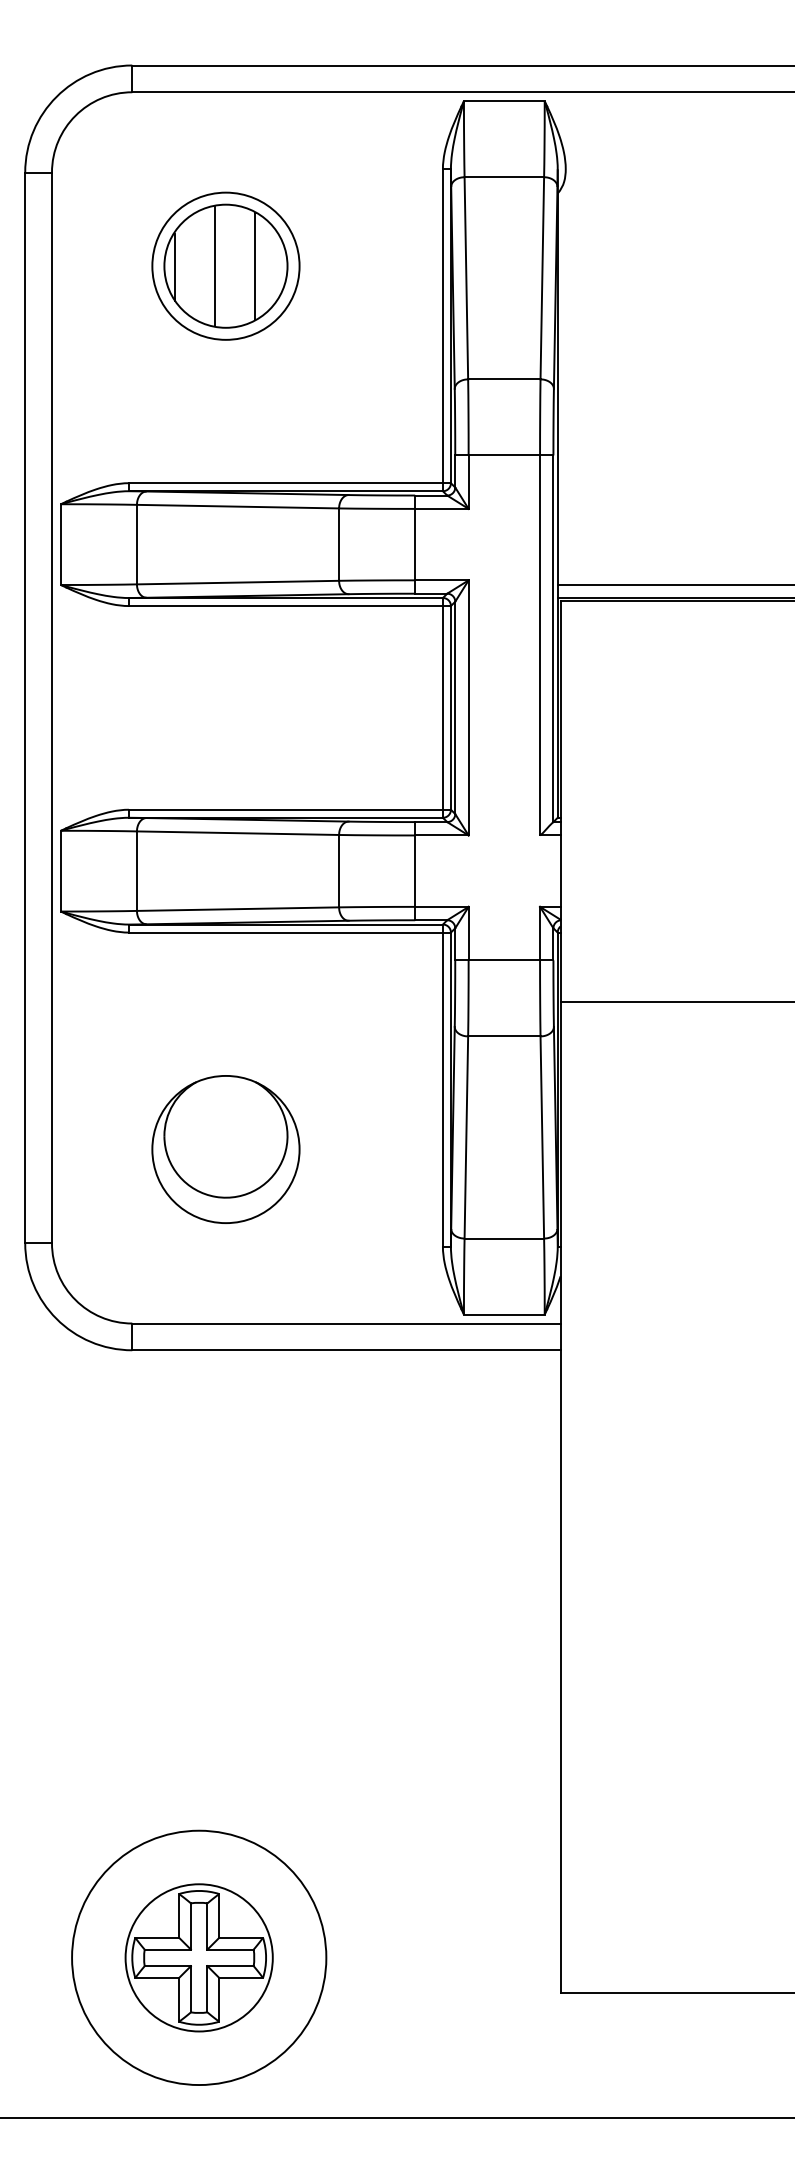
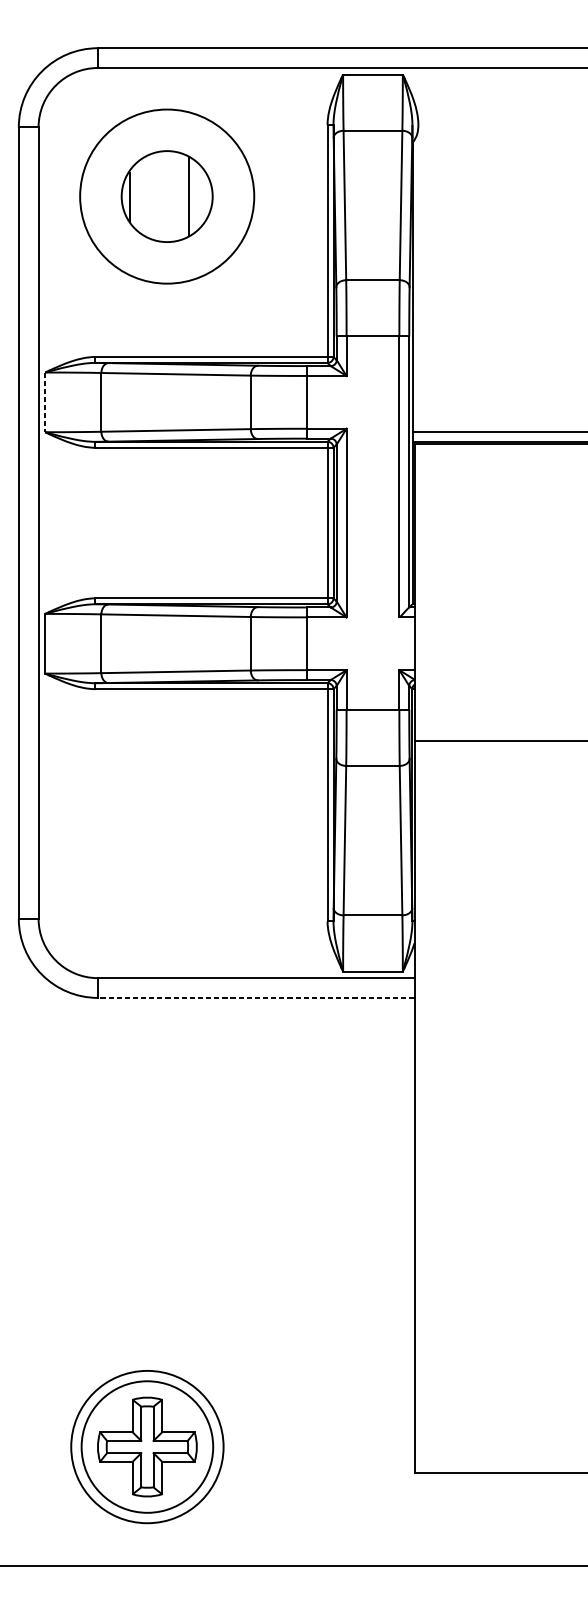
line: (215, 265) -> (159, 196), removed
circle: (225, 265) -> (166, 196), size x1.6
line: (60, 545) -> (44, 403), solid -> dashed
part: (225, 1149) -> (166, 849), removed
line: (345, 1350) -> (255, 998), solid -> dashed
circle: (198, 1957) -> (146, 1446), size x1.4
circle: (199, 1957) -> (147, 1446), size x0.7

